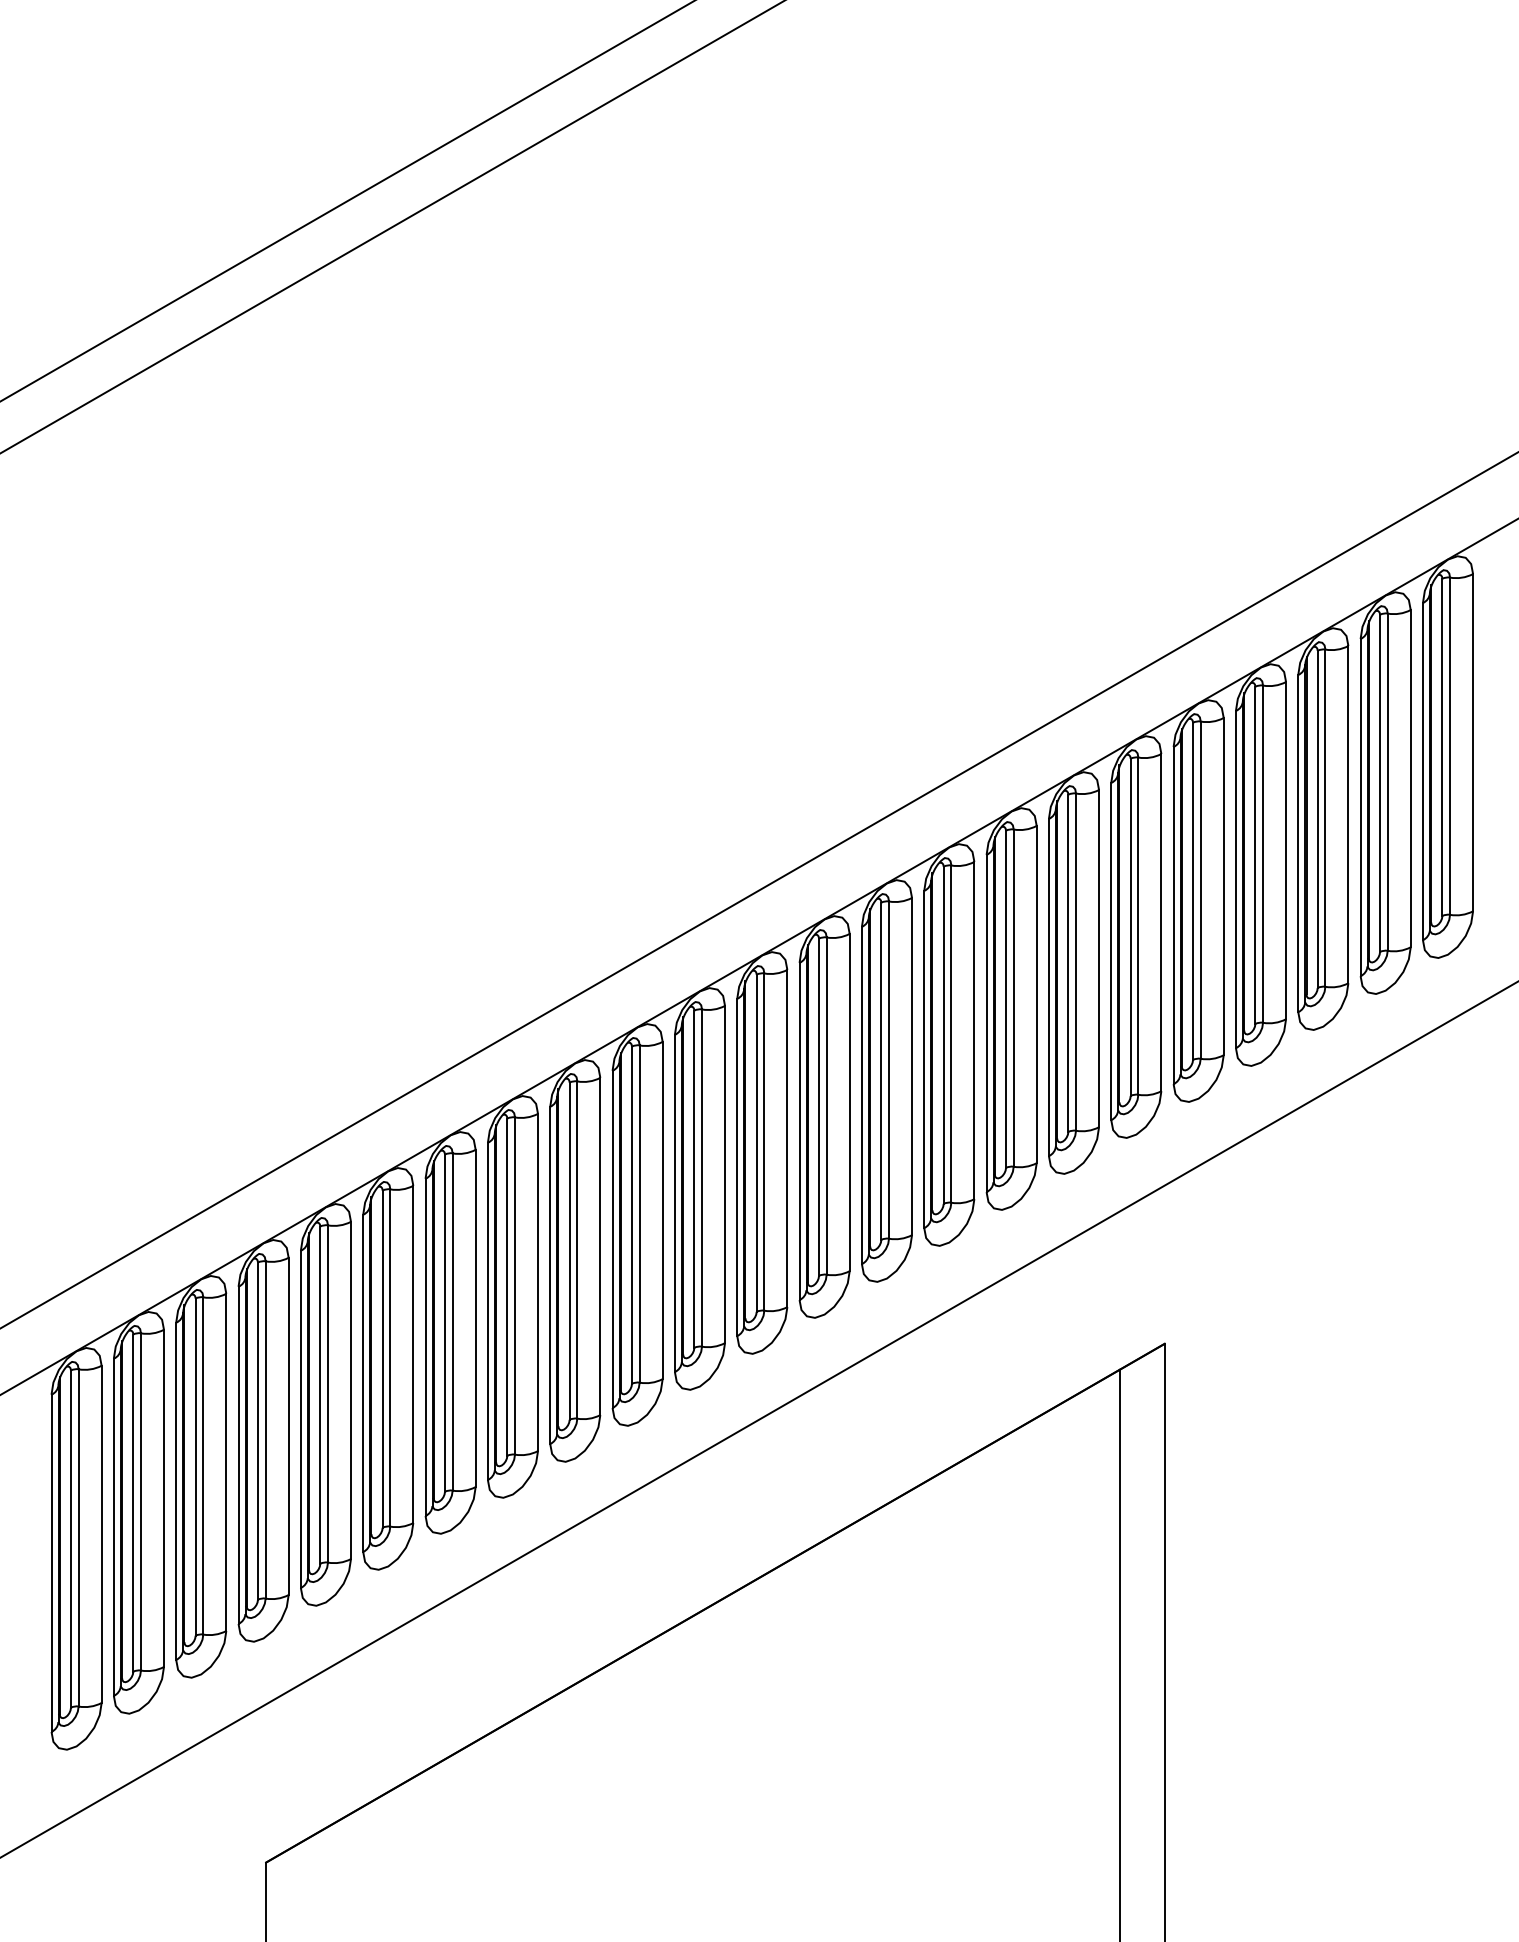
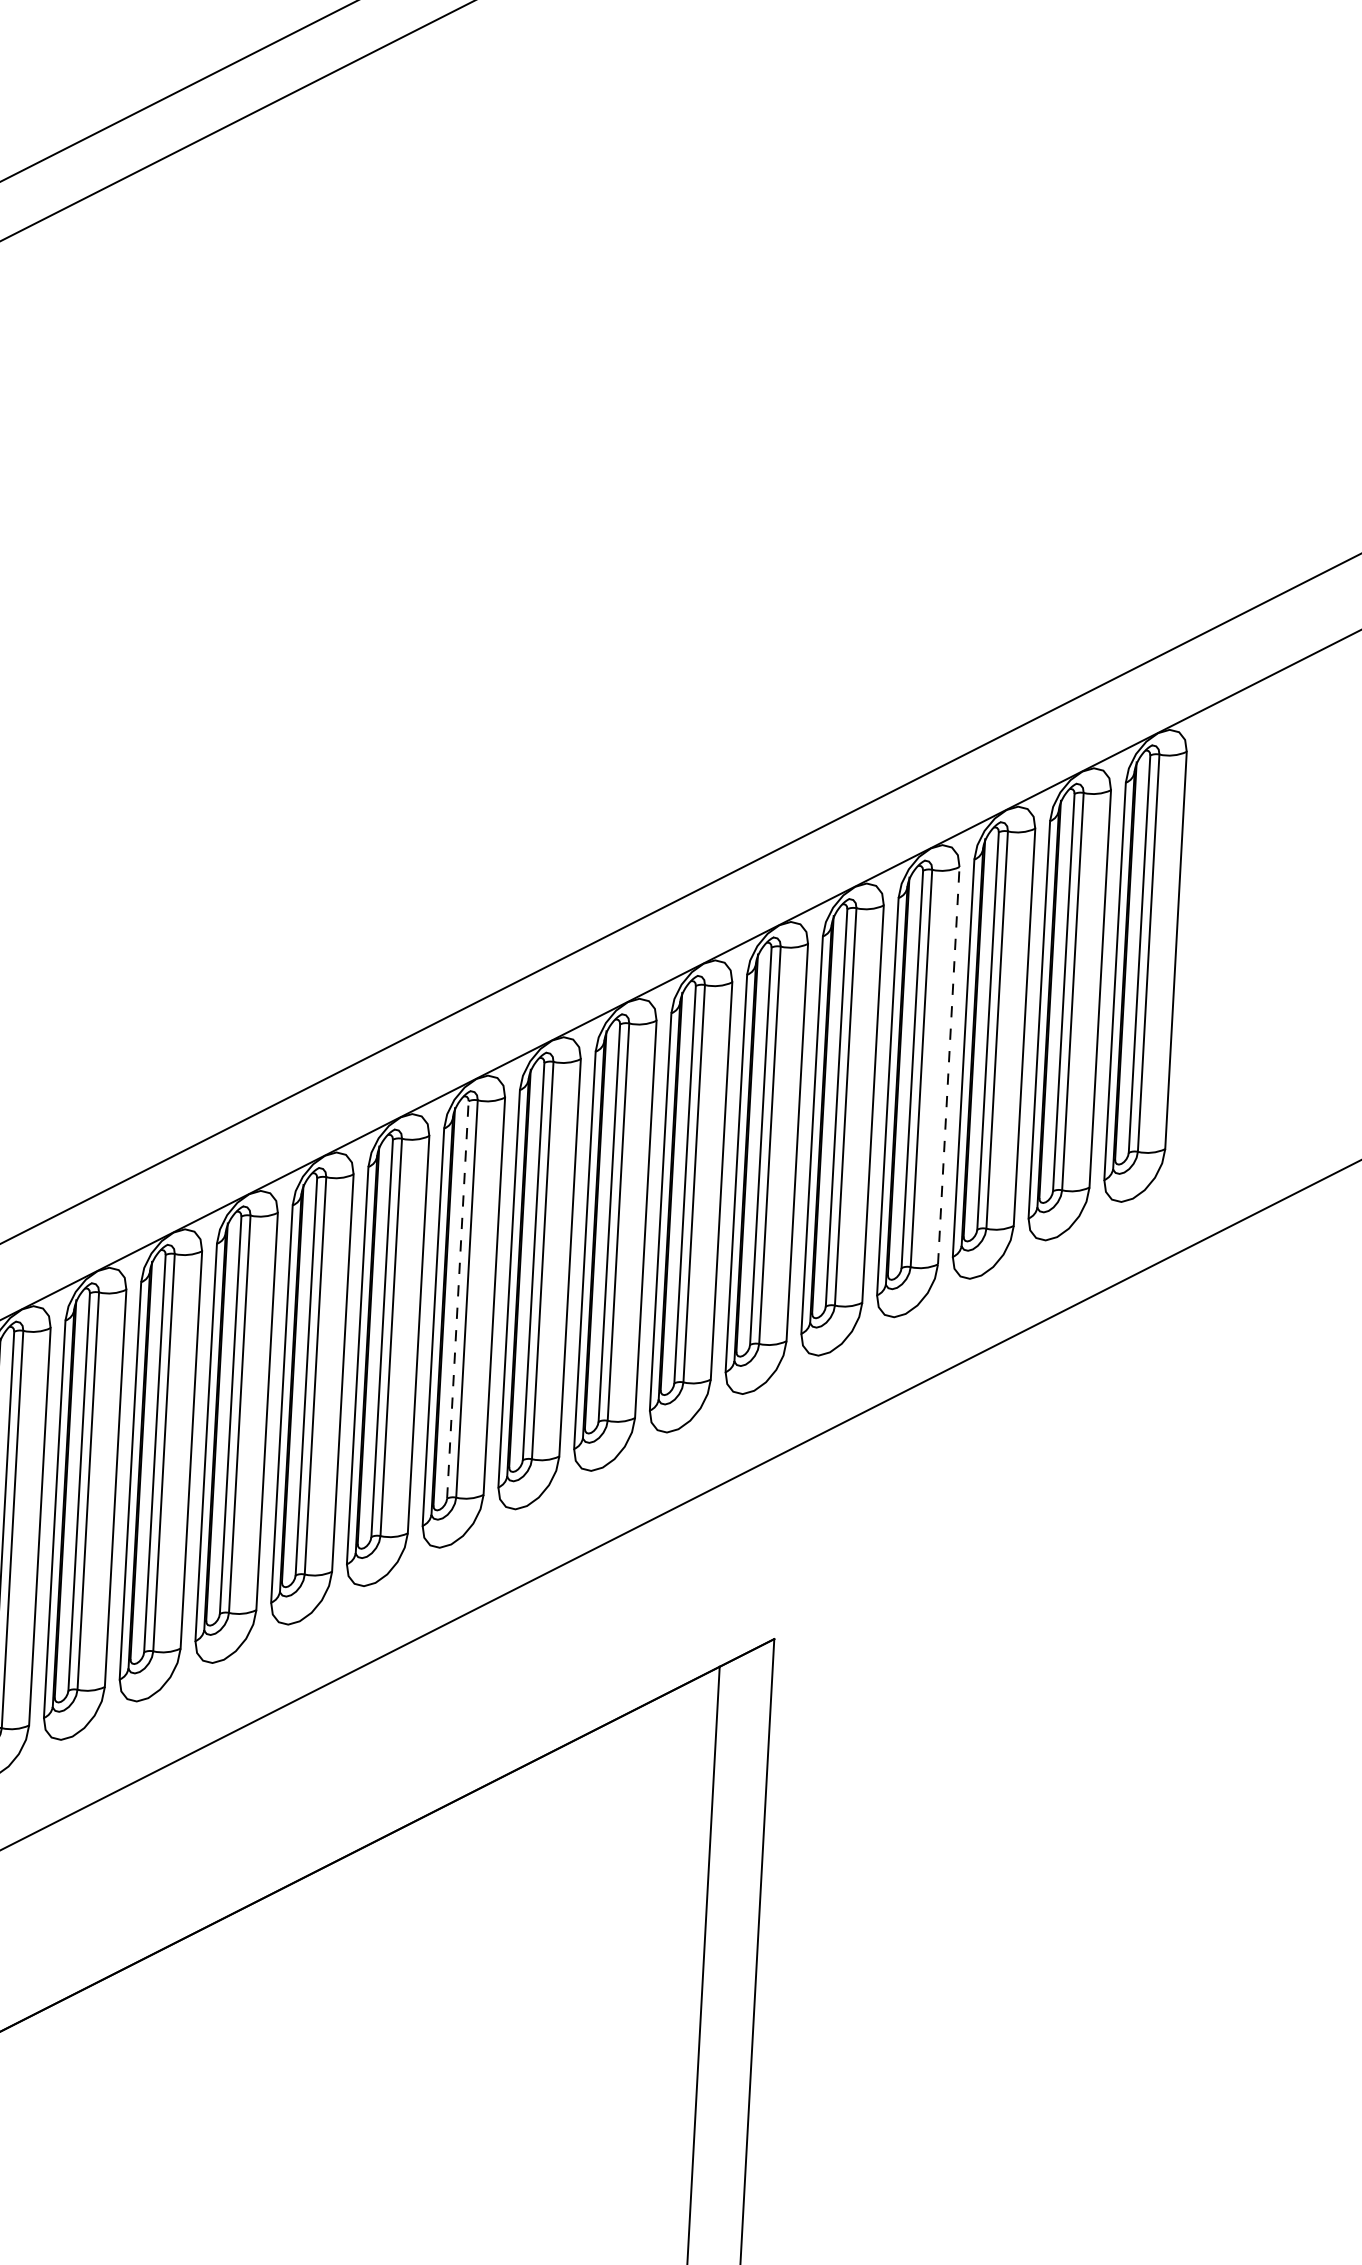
line: (1286, 850) -> (949, 1065), solid -> dashed
line: (881, 1071) -> (458, 1300), solid -> dashed

